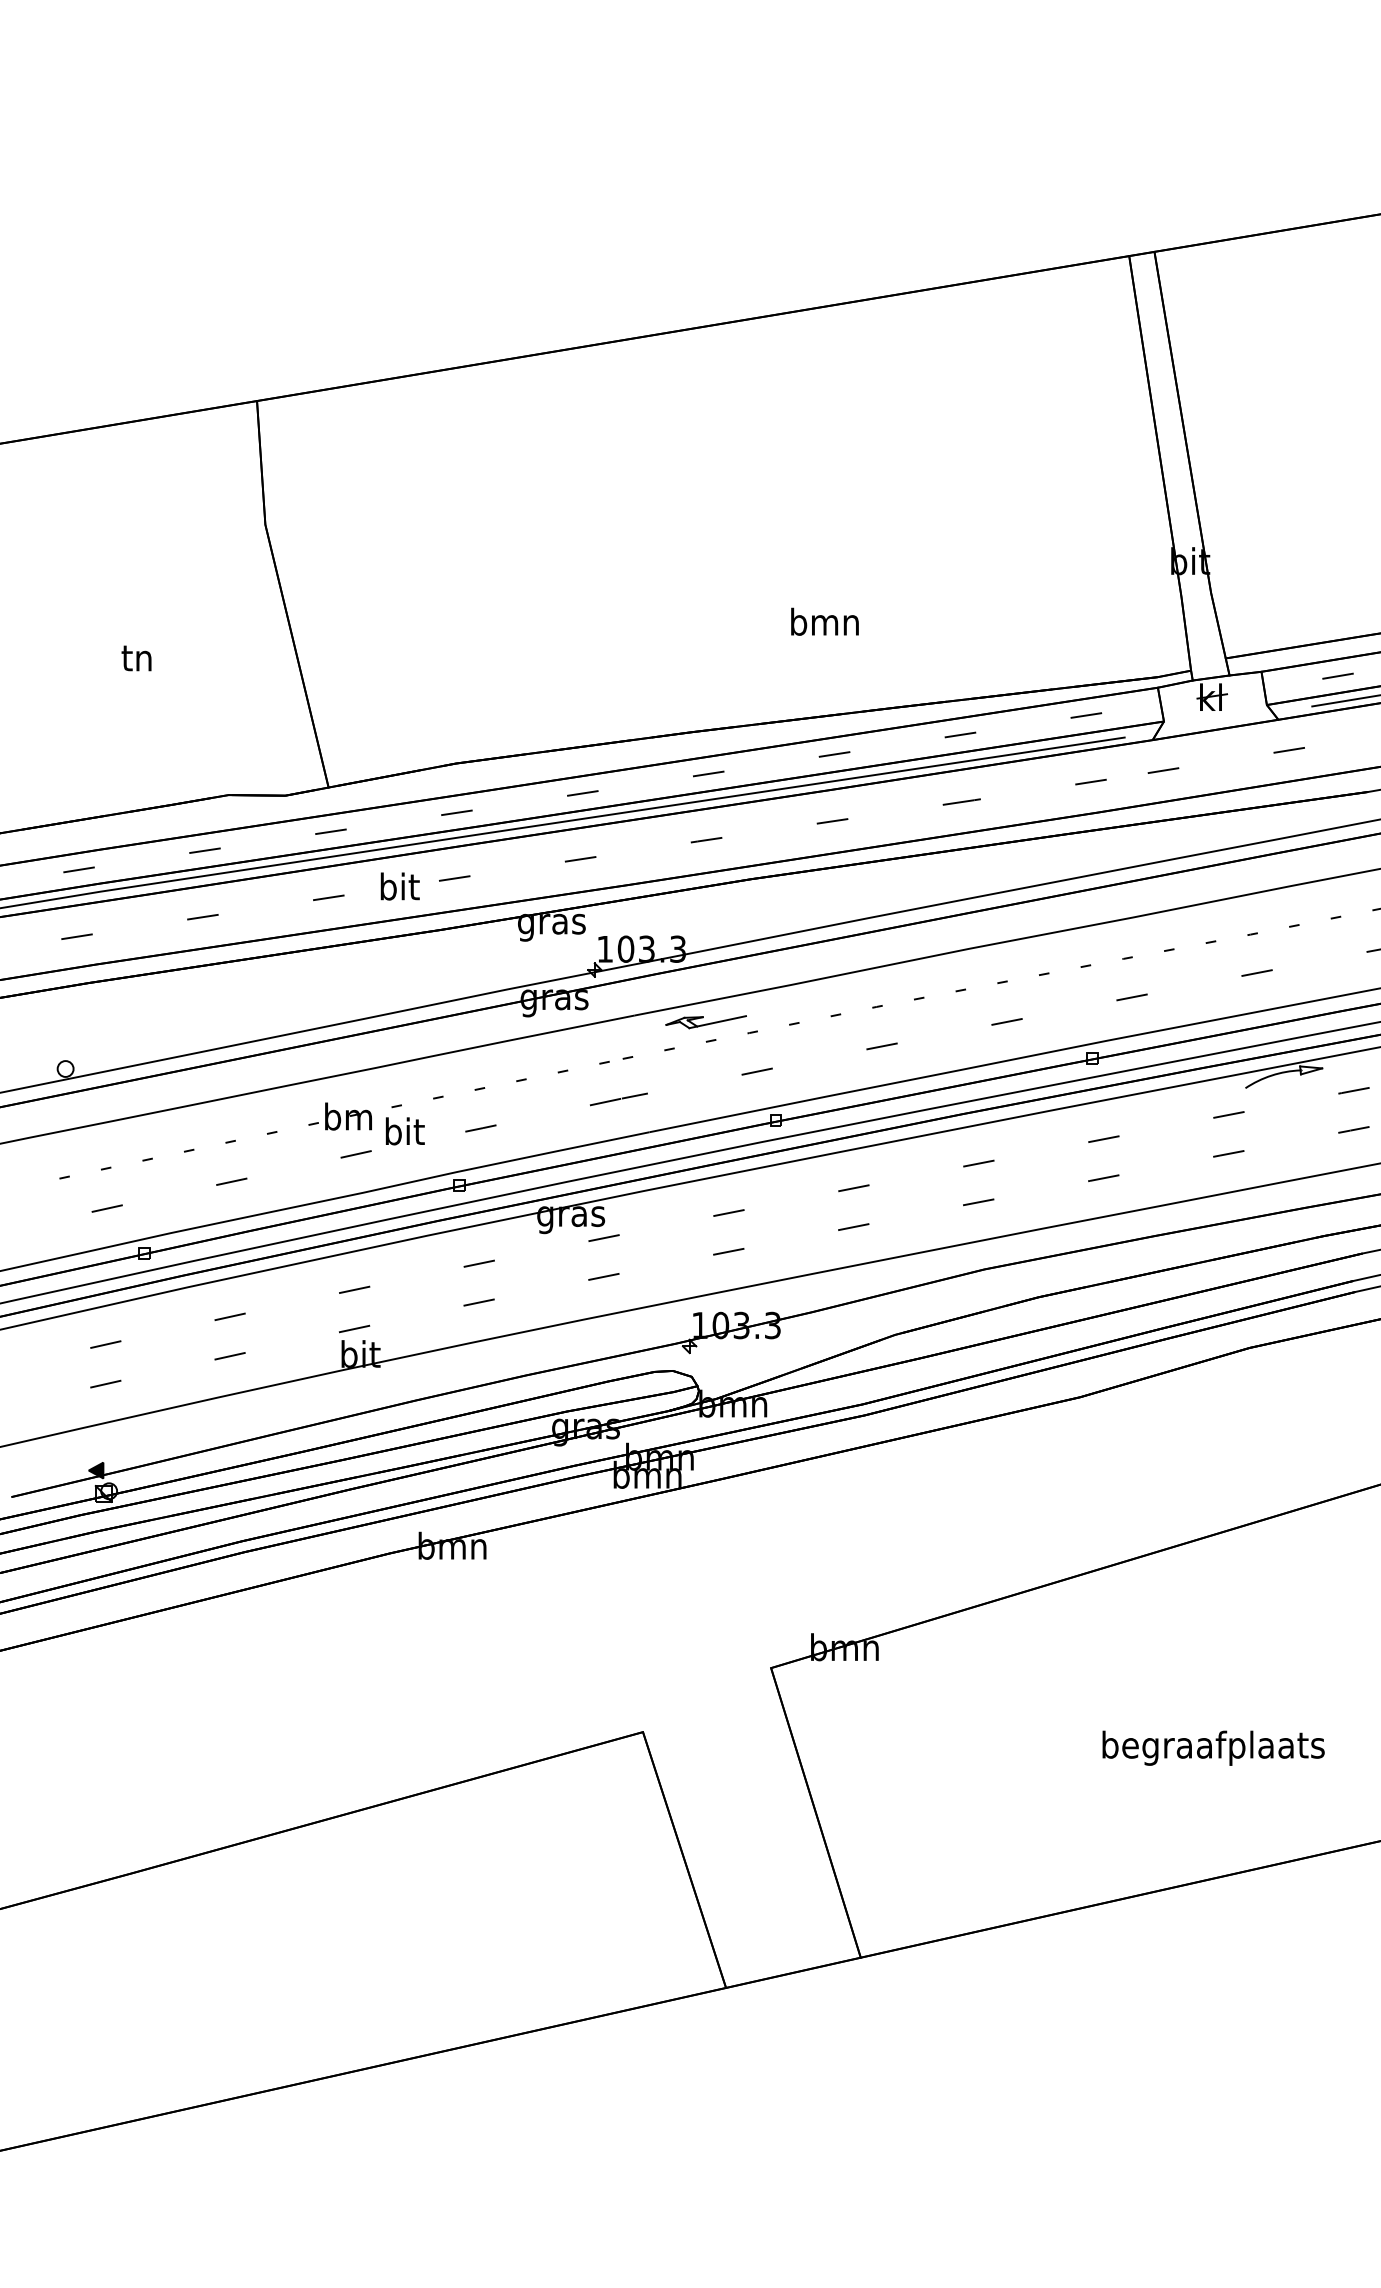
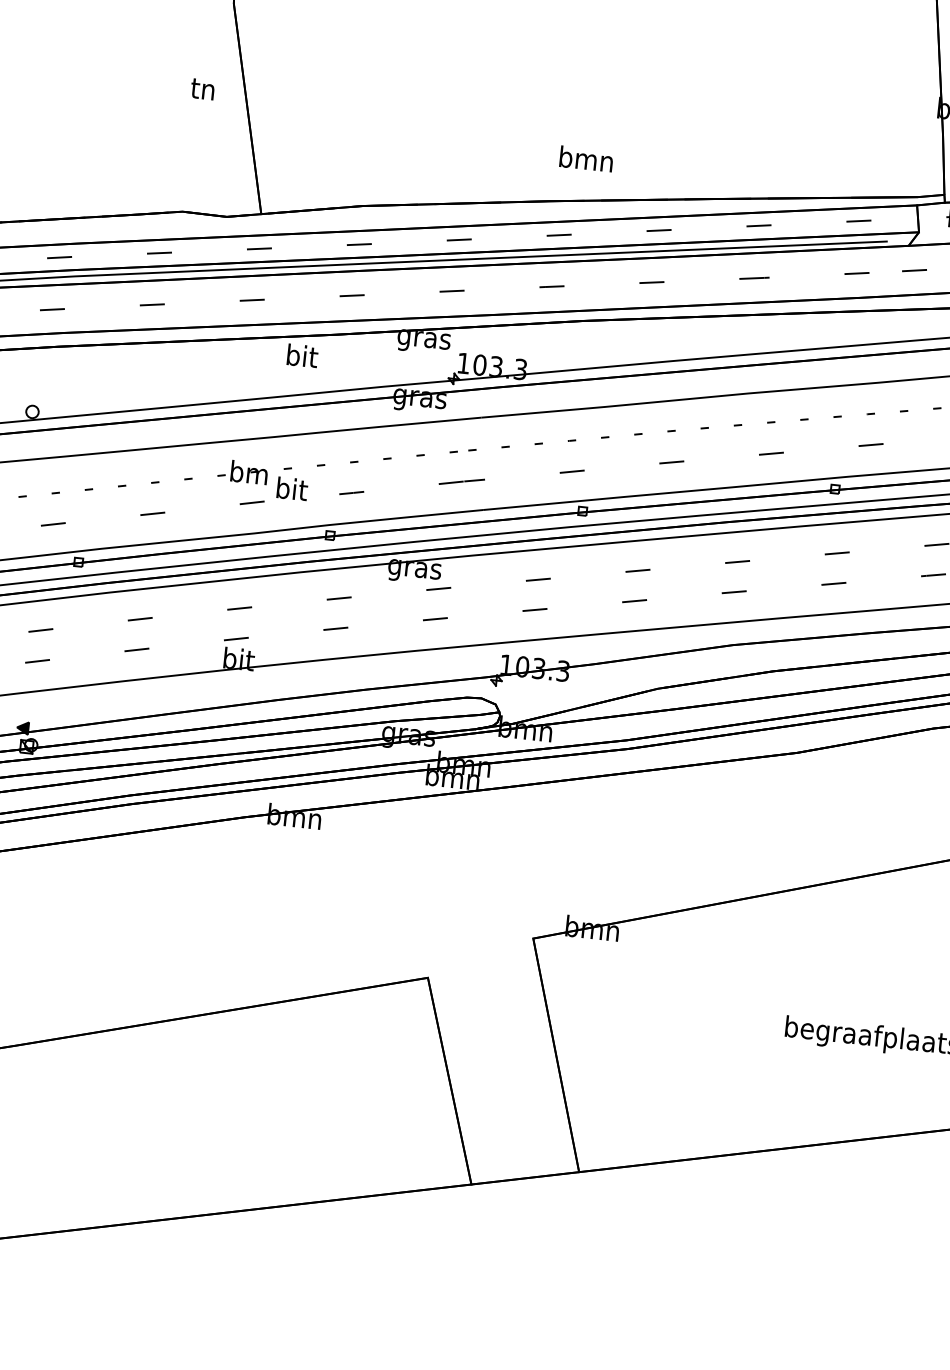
text: (824, 621) -> (586, 158), moved
text: (136, 658) -> (202, 89), moved
text: (399, 886) -> (302, 355), moved
part: (705, 1022) -> (535, 429), removed

